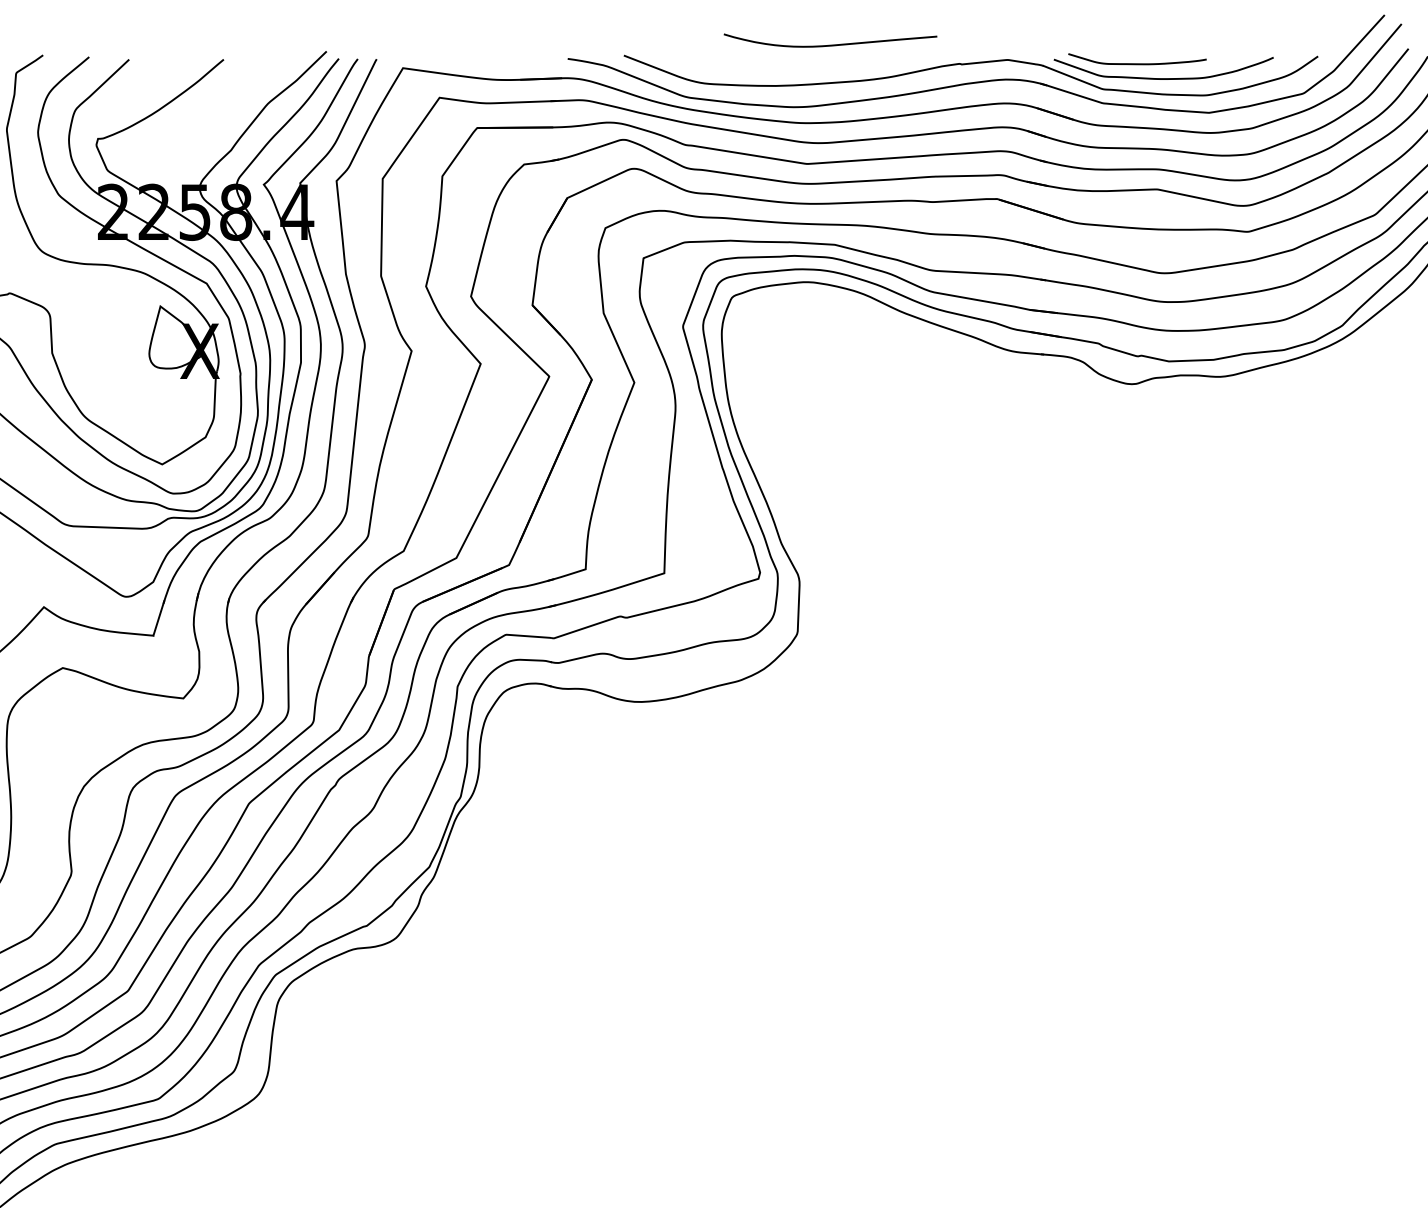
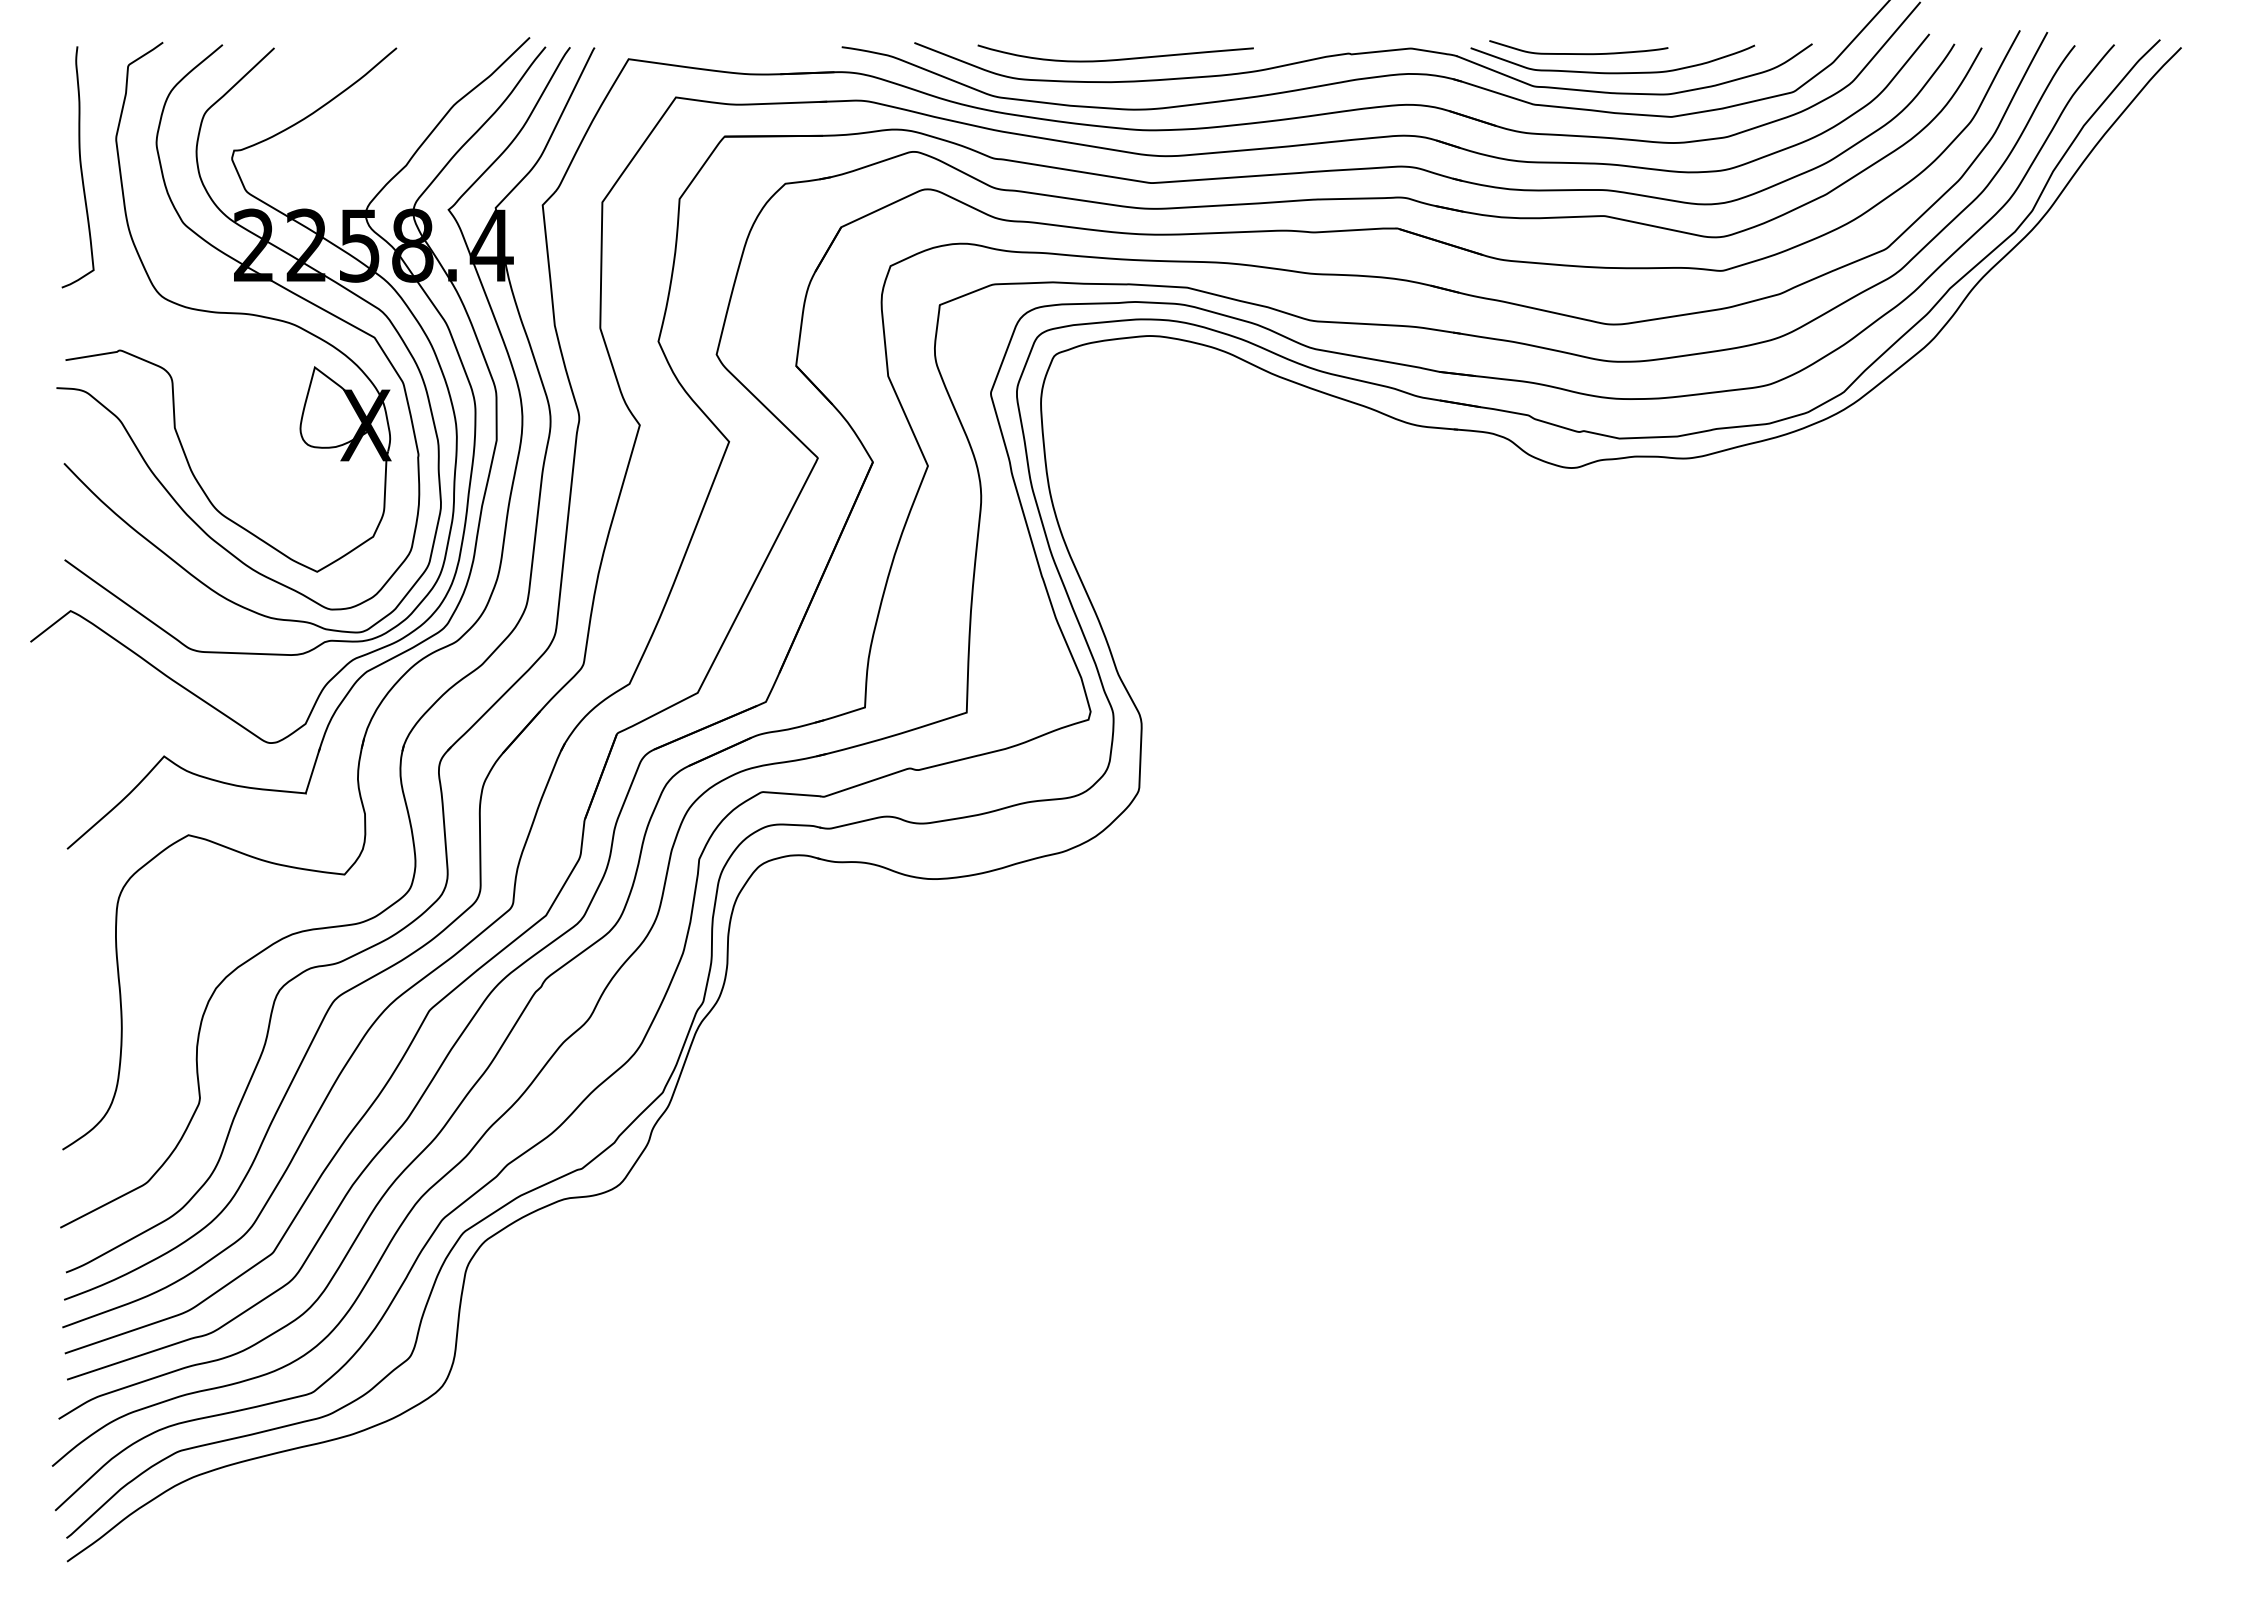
curve: (830, 45) -> (1115, 59), moved

